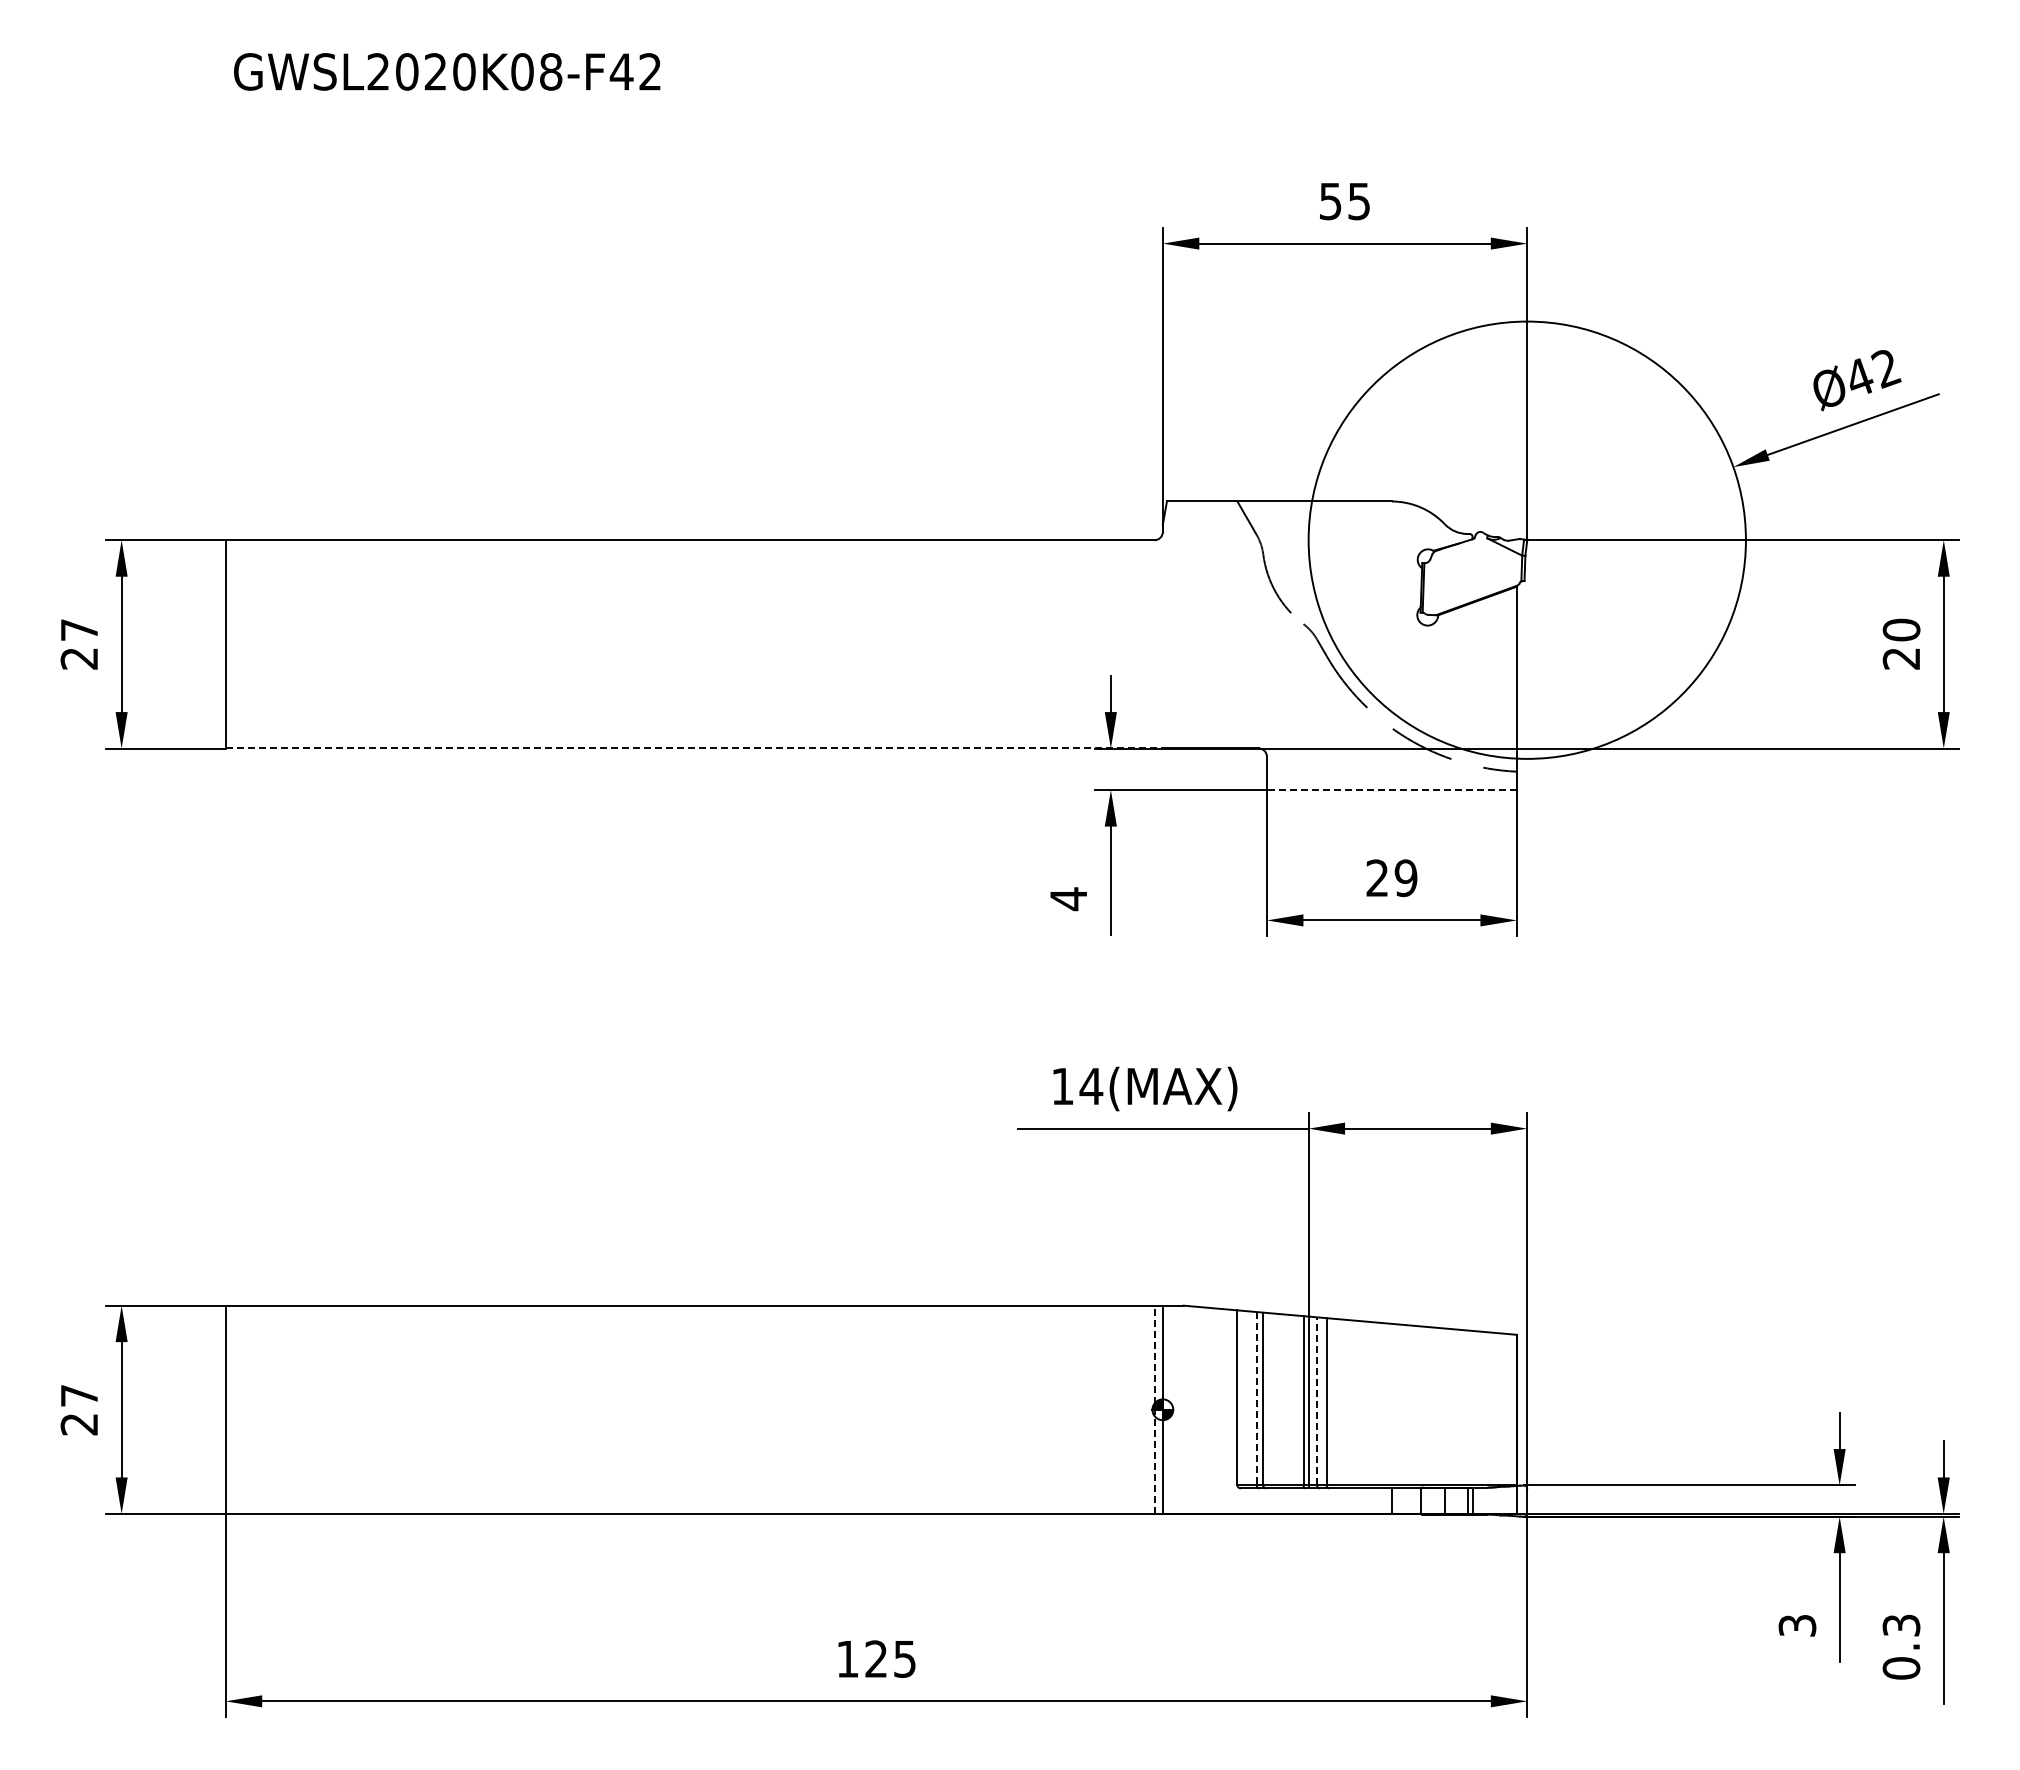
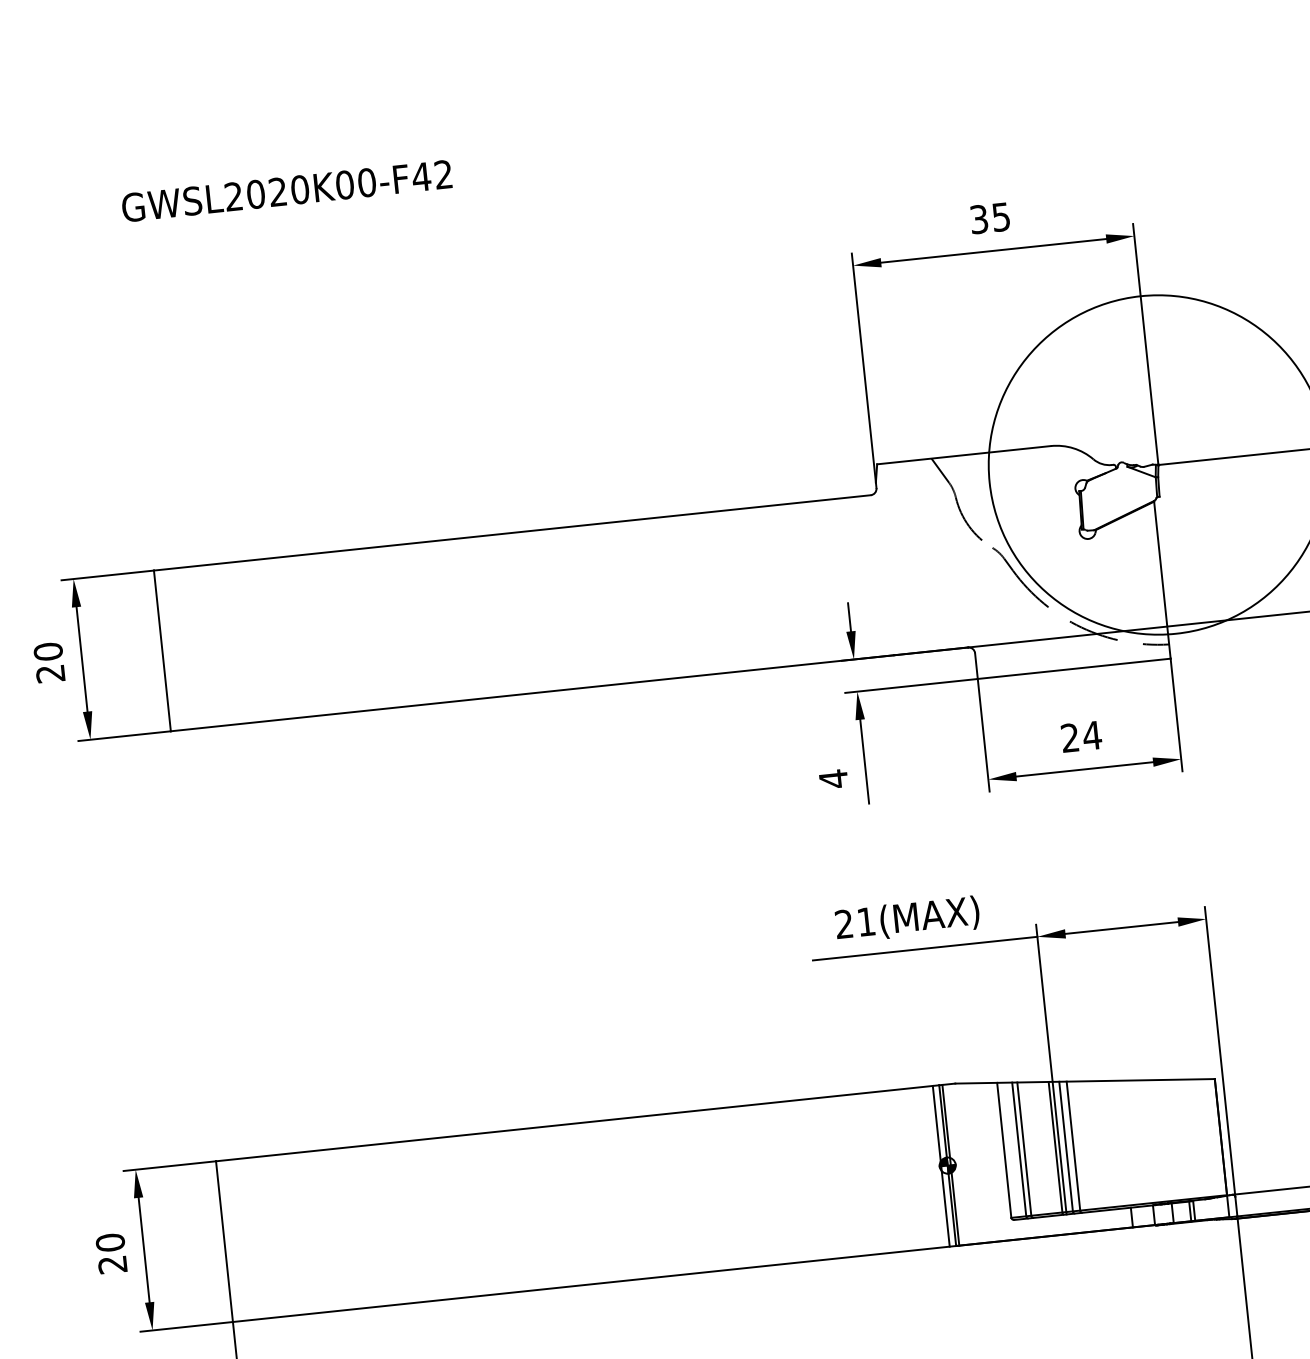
text: (550, 71) -> (366, 182), GWSL2020K08-F42 -> GWSL2020K00-F42
text: (1330, 200) -> (978, 218), 55 -> 35
text: (79, 629) -> (48, 651), 27 -> 20
line: (694, 748) -> (532, 693), dashed -> solid
line: (1391, 790) -> (1073, 669), dashed -> solid
text: (1405, 878) -> (1091, 735), 29 -> 24
text: (1077, 1085) -> (855, 922), 14(MAX) -> 21(MAX)
text: (79, 1395) -> (110, 1242), 27 -> 20
line: (1256, 1398) -> (1019, 1149), dashed -> solid
line: (1317, 1401) -> (1066, 1146), dashed -> solid
line: (1154, 1409) -> (941, 1166), dashed -> solid
line: (1166, 1409) -> (950, 1165), added

